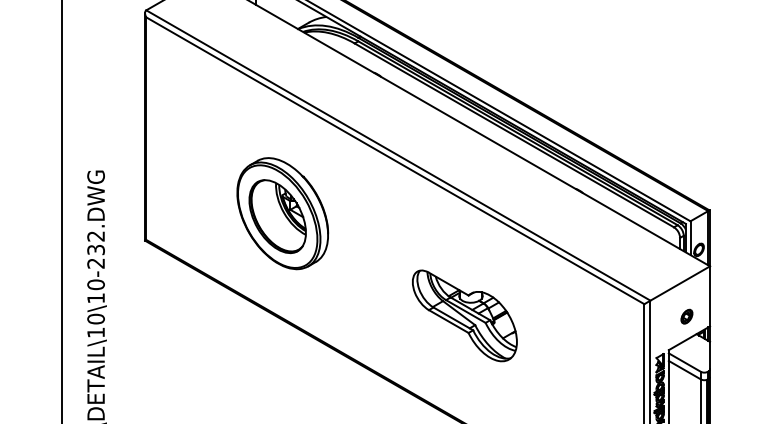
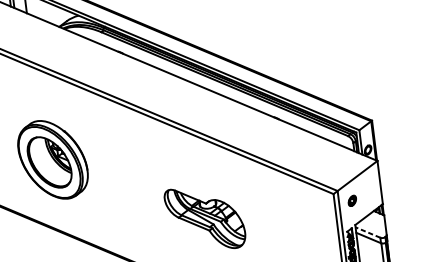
part: (282, 213) -> (52, 159), moved
part: (686, 316) -> (352, 200), moved
line: (684, 362) -> (367, 232), solid -> dashed

